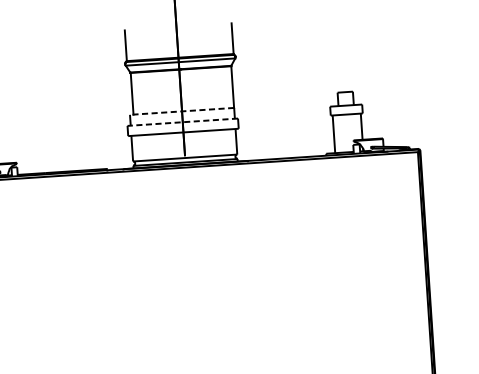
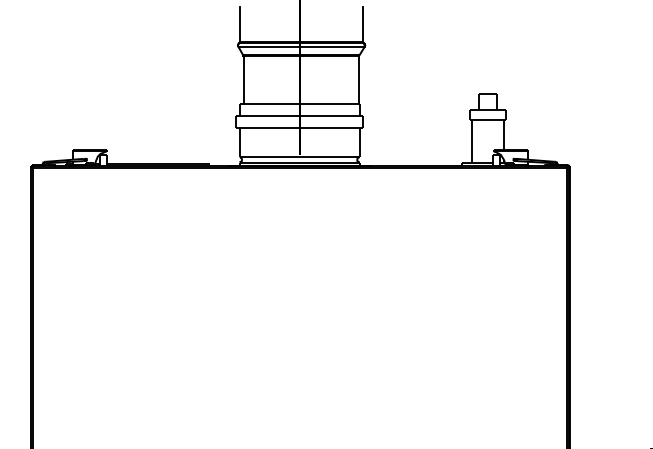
line: (181, 111) -> (299, 103), dashed -> solid
line: (182, 122) -> (299, 116), dashed -> solid

